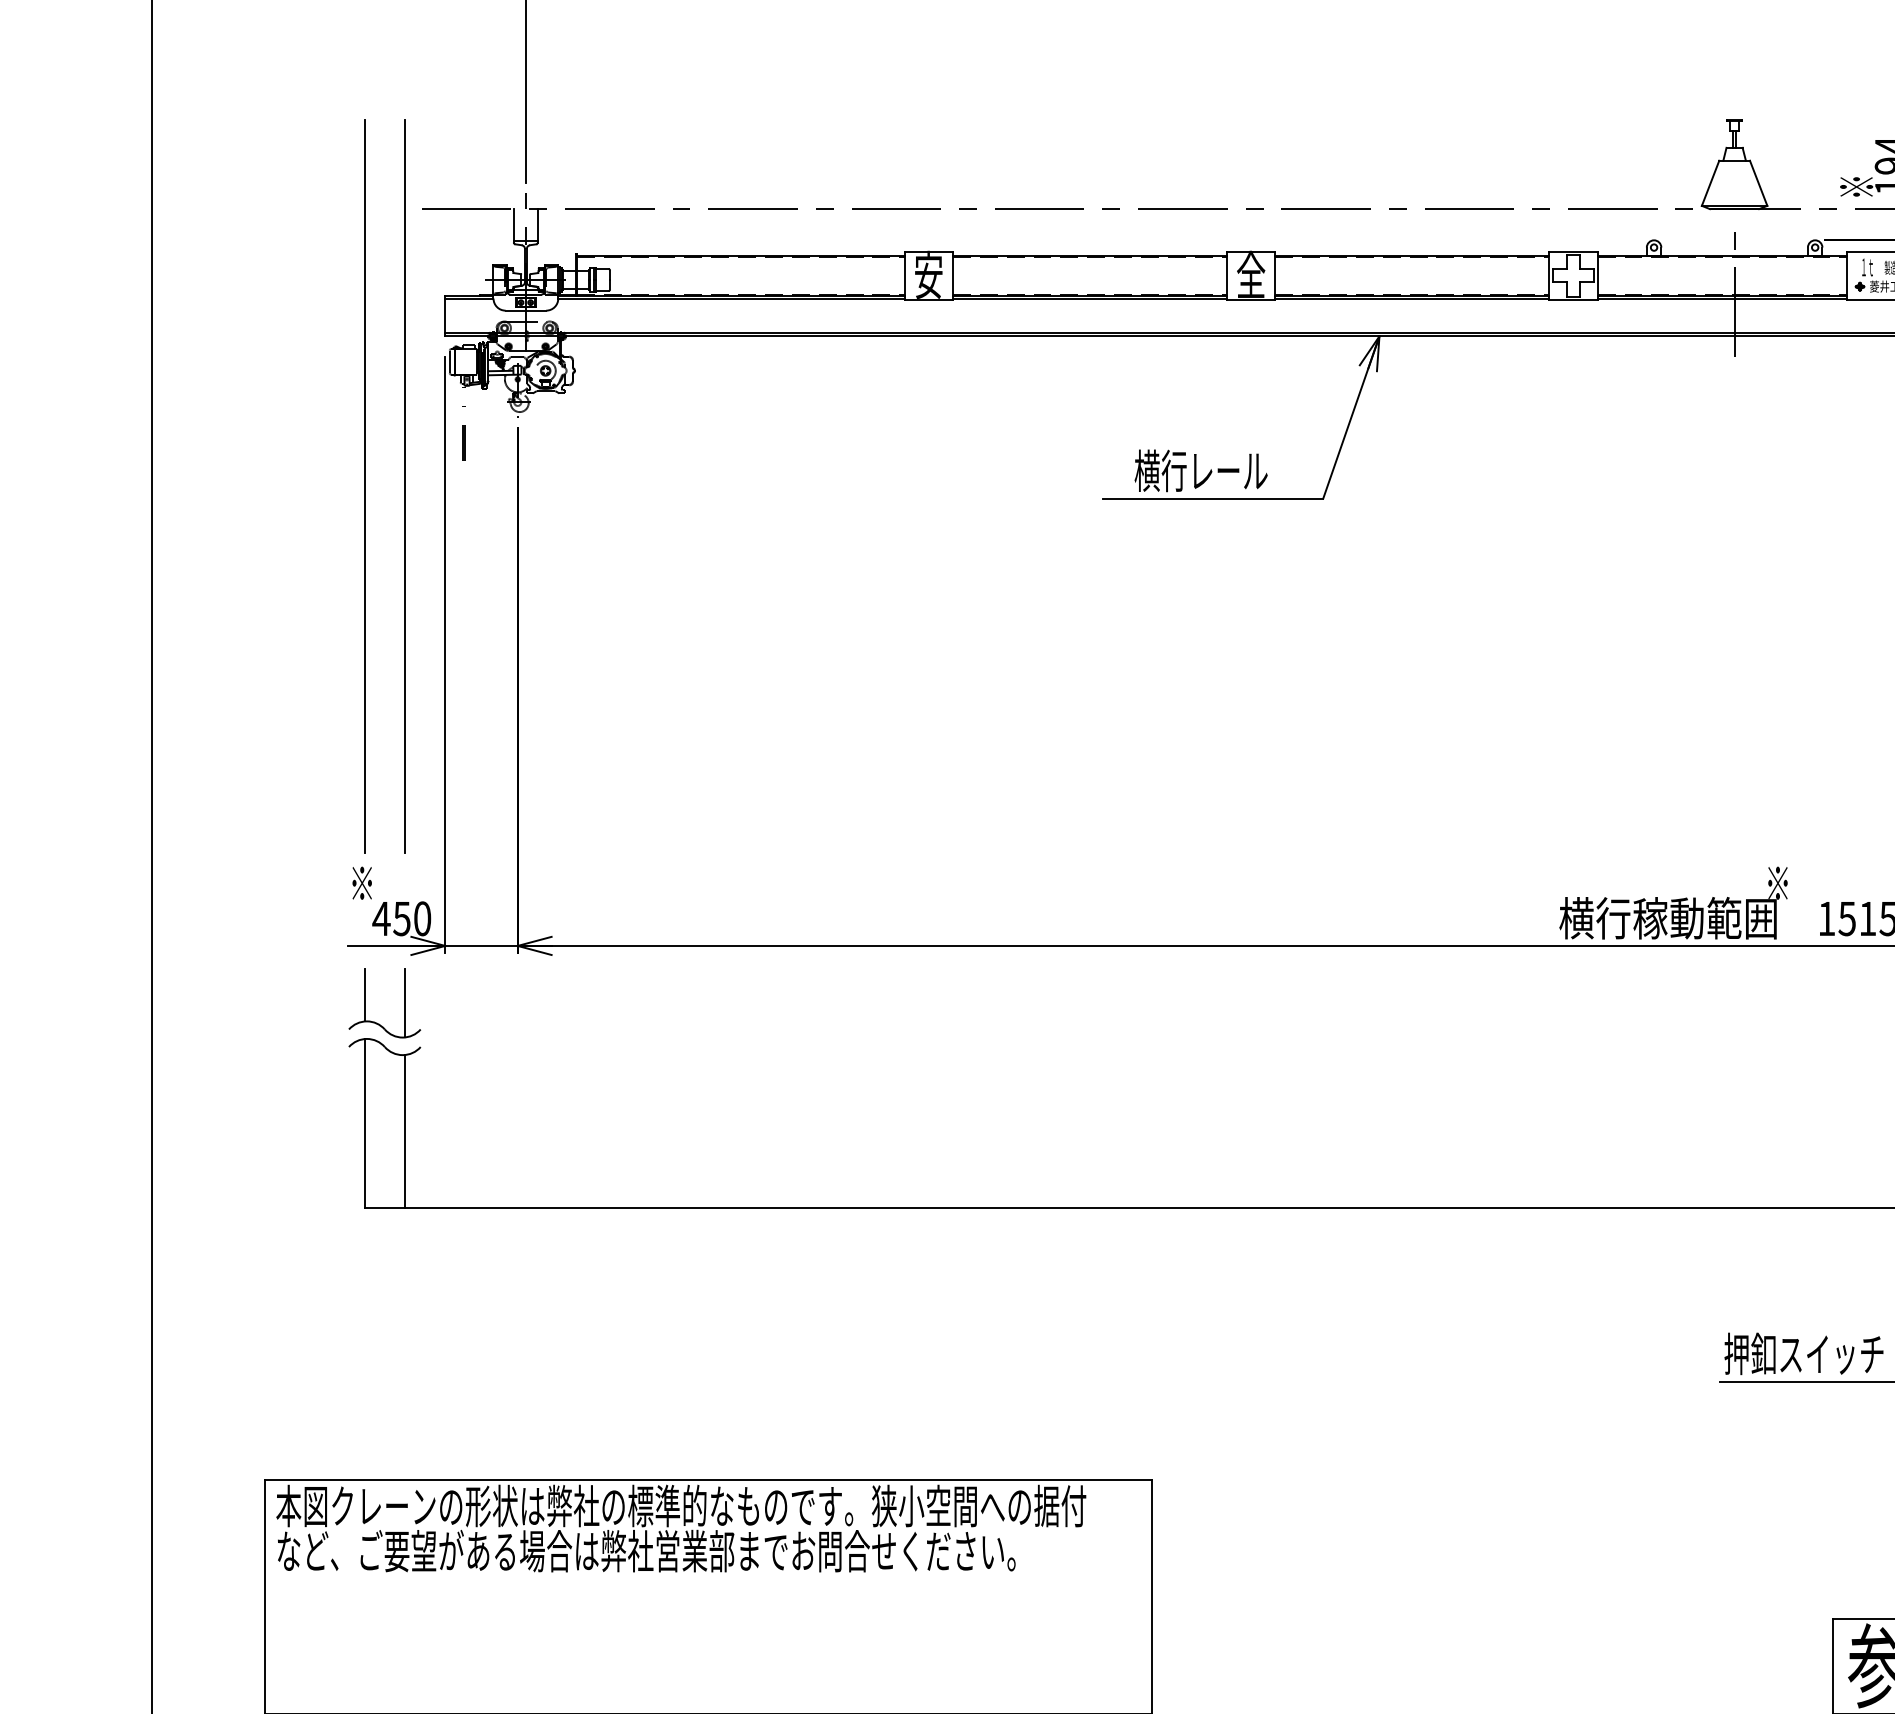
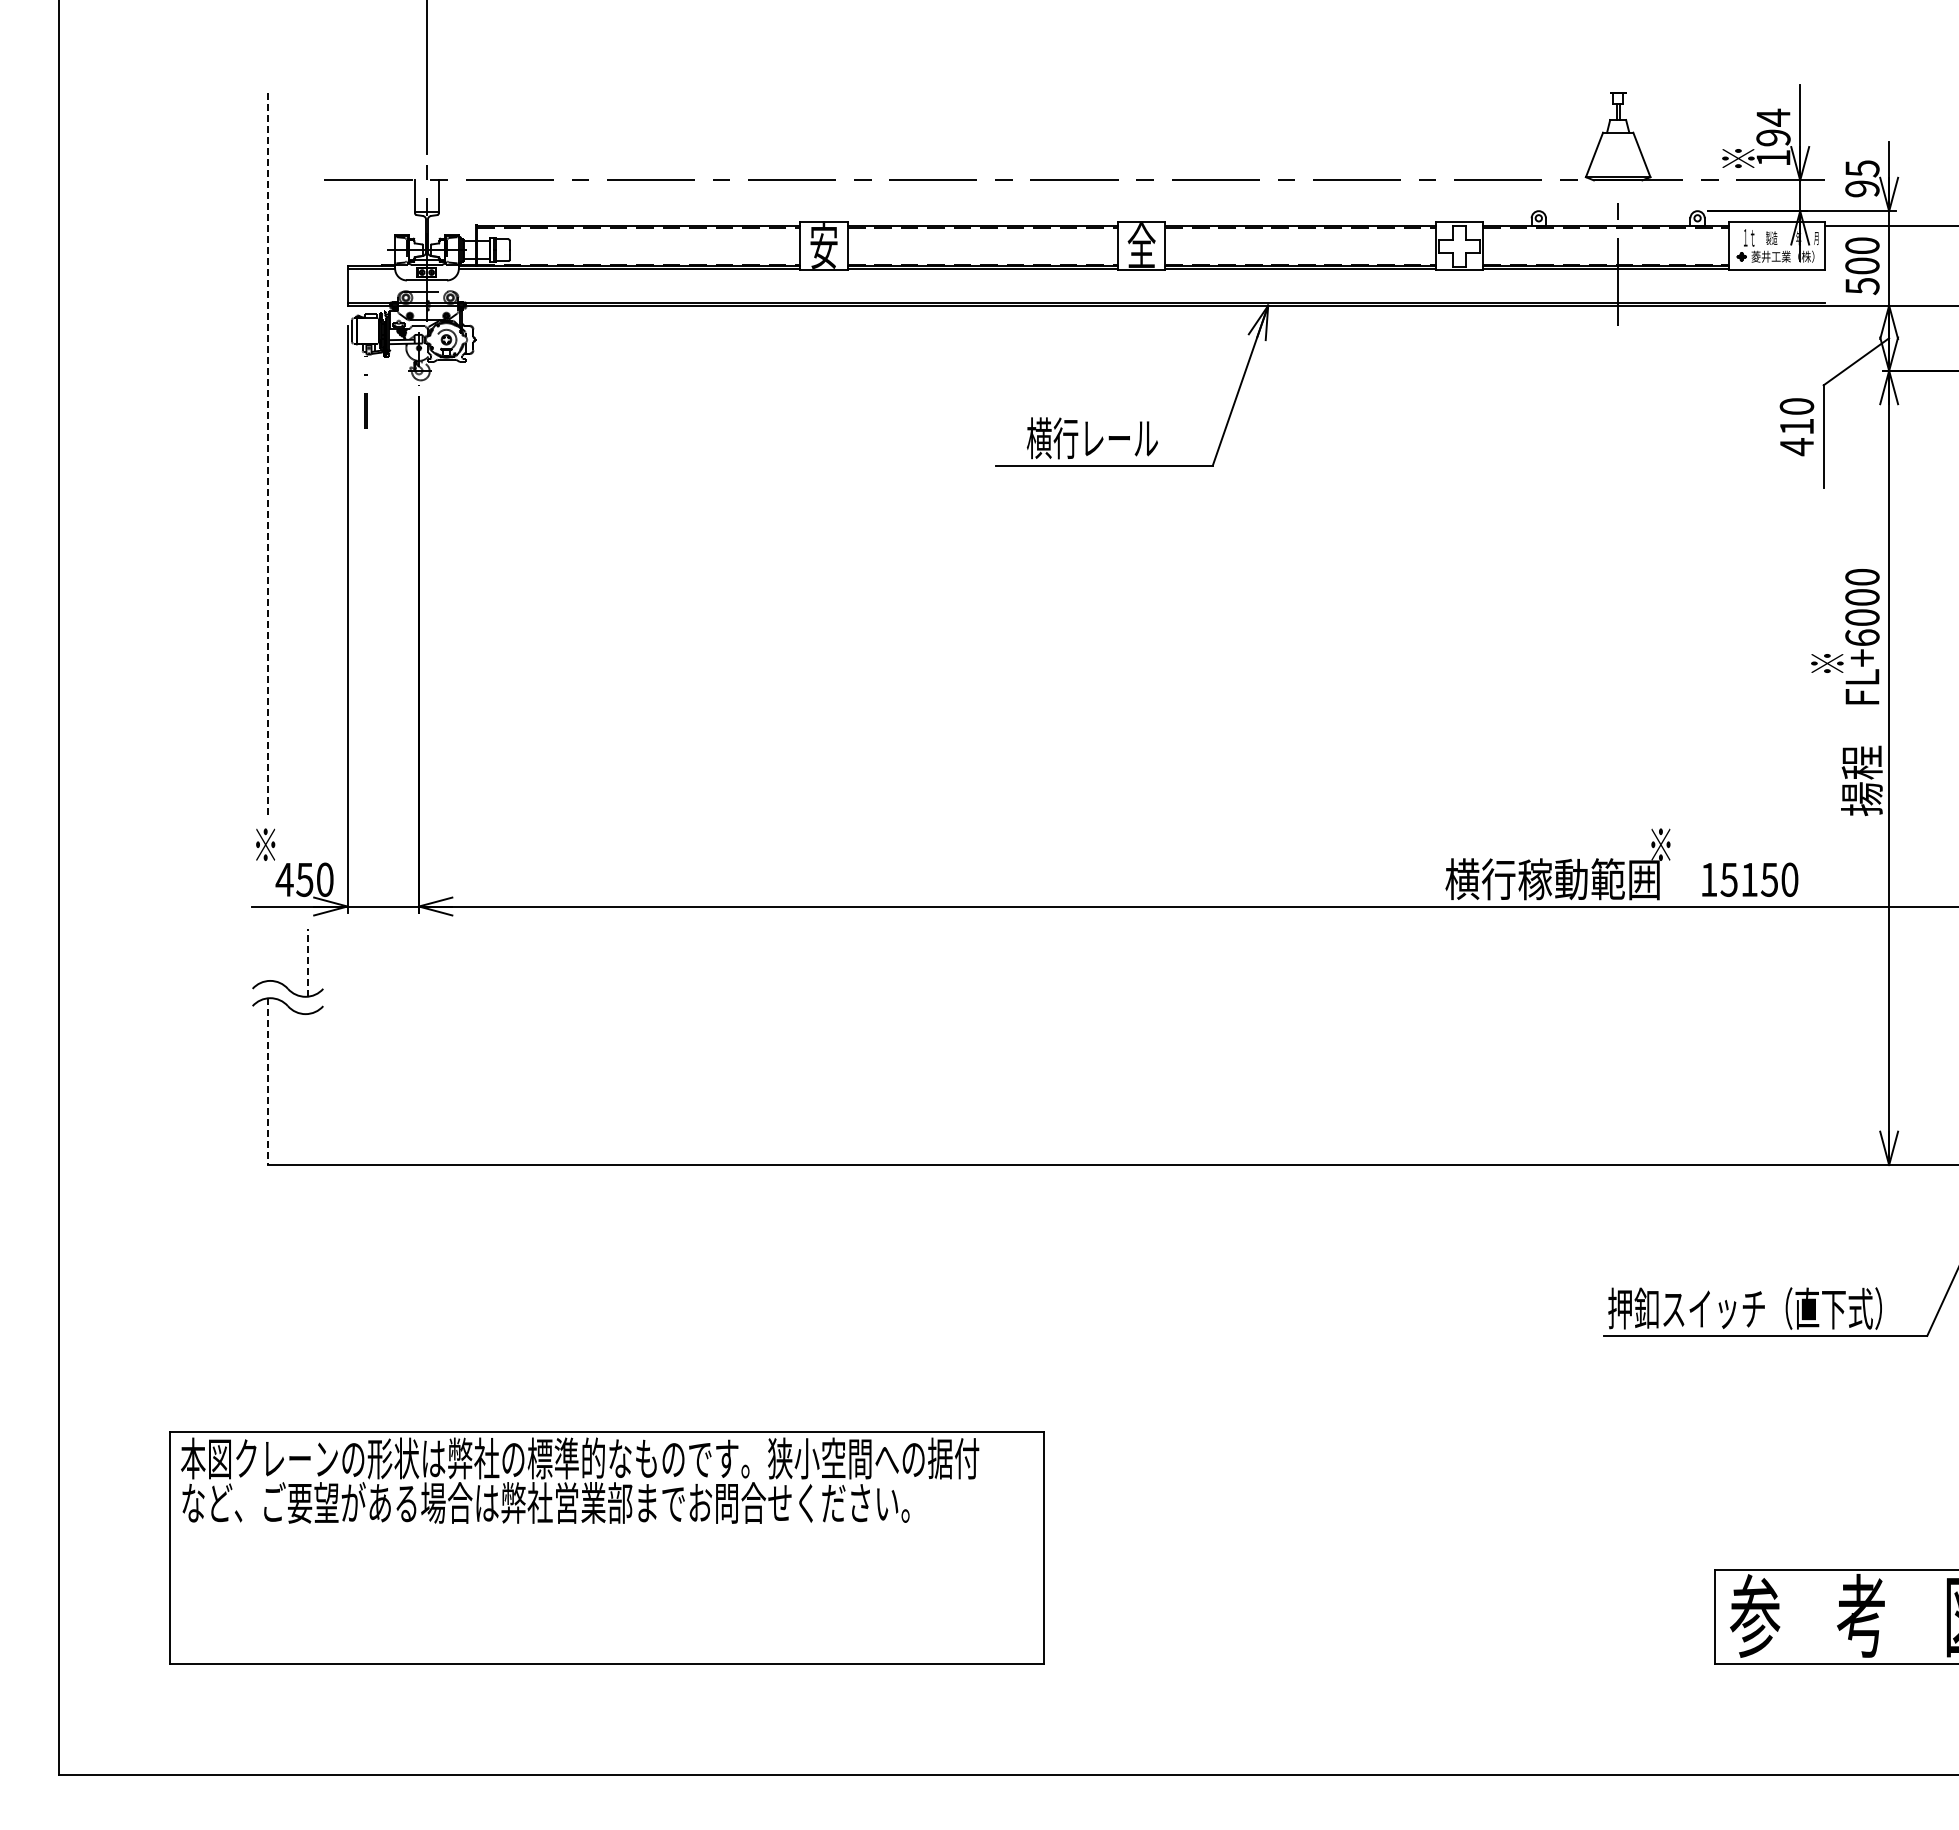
line: (365, 487) -> (268, 454), solid -> dashed
line: (404, 487) -> (307, 454), removed
line: (365, 994) -> (268, 954), removed
line: (404, 1002) -> (307, 962), solid -> dashed
line: (365, 1124) -> (268, 1082), solid -> dashed
line: (404, 1131) -> (307, 1089), removed

